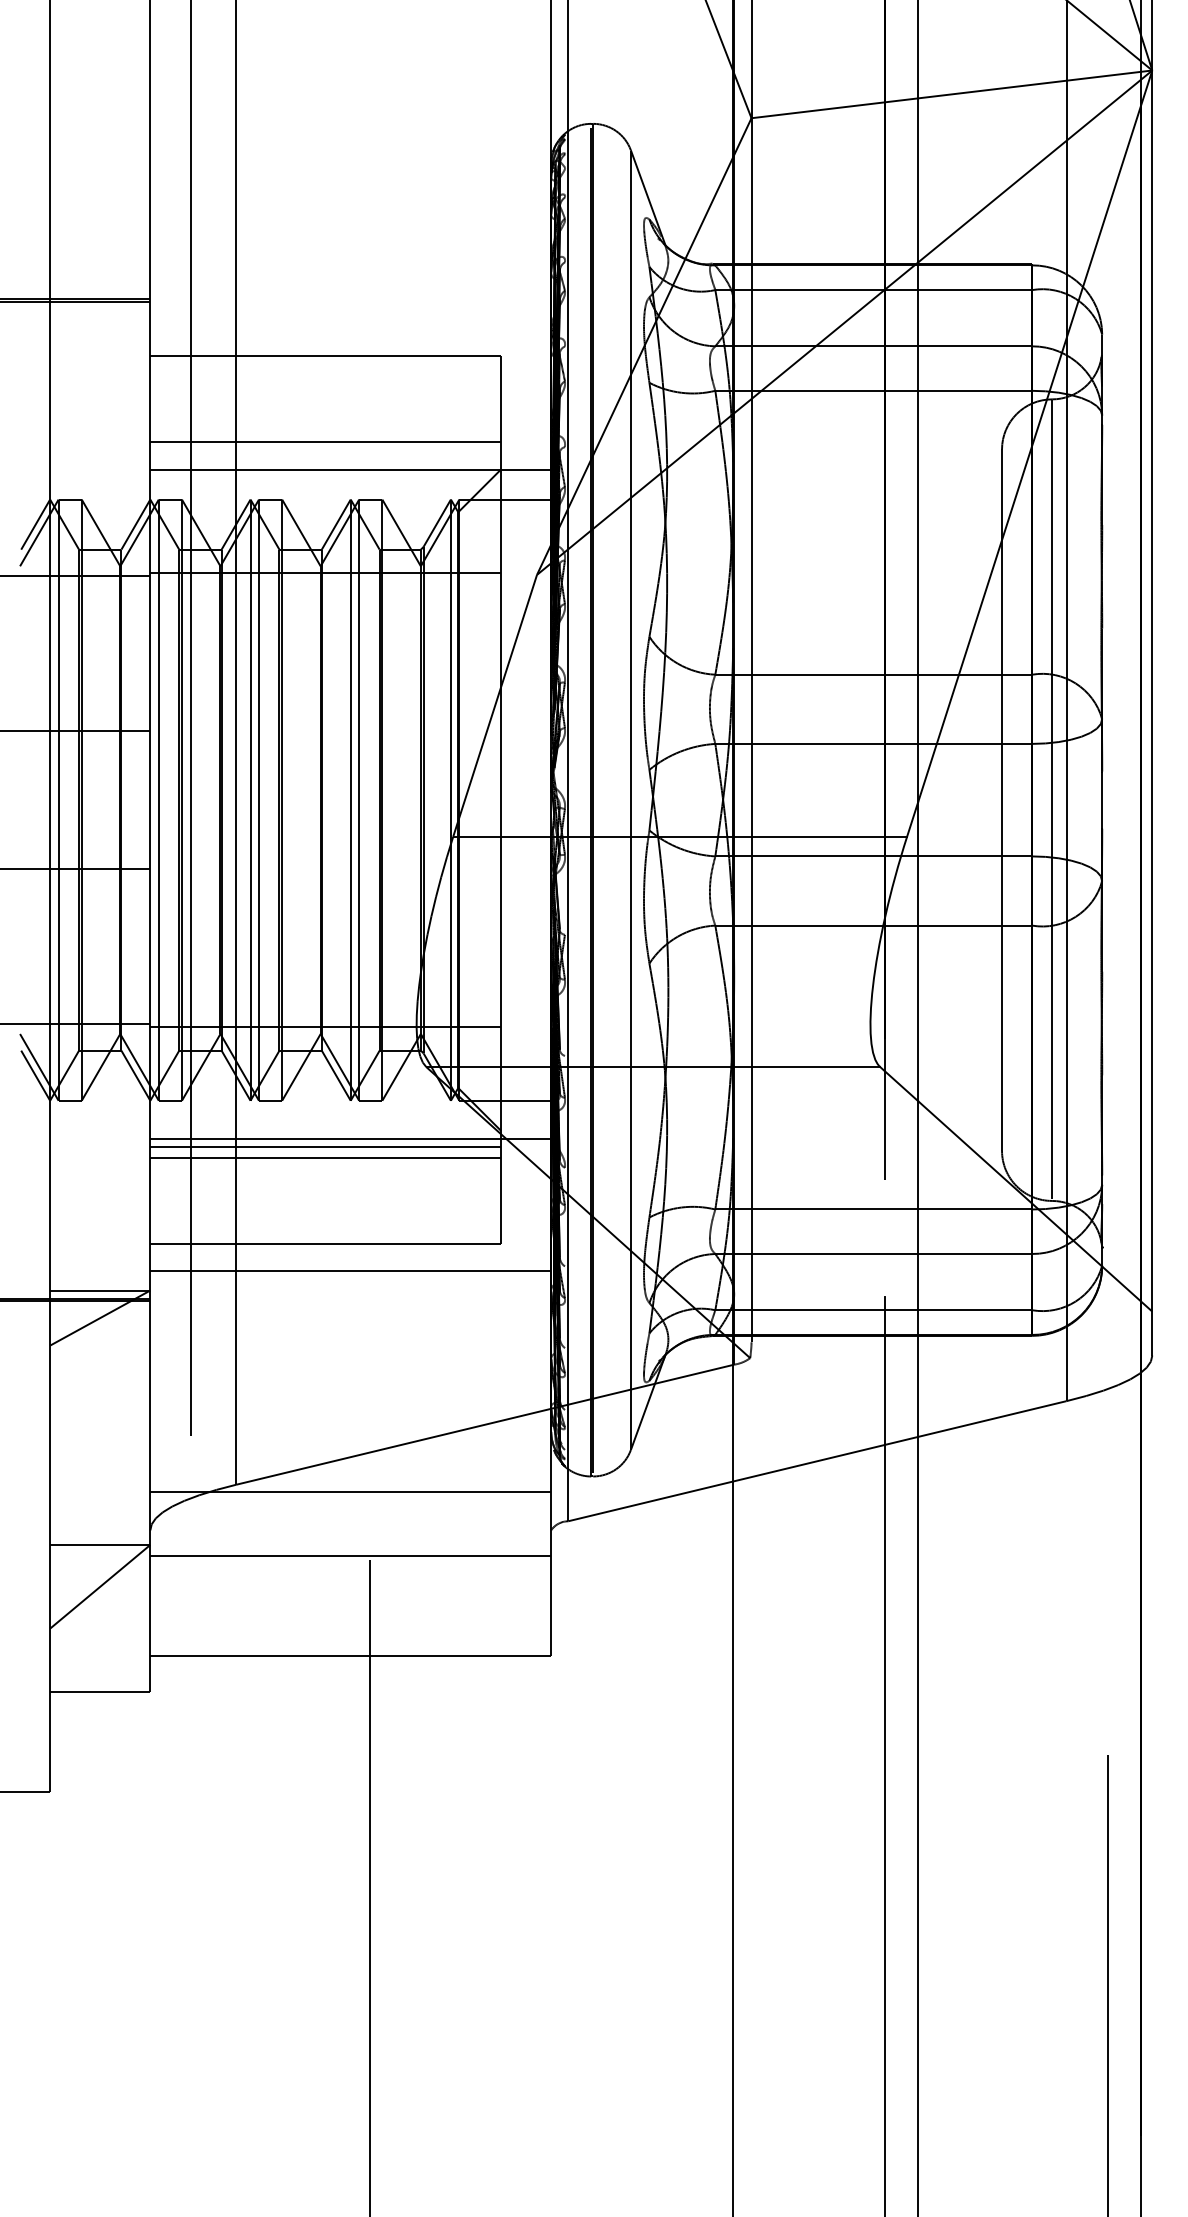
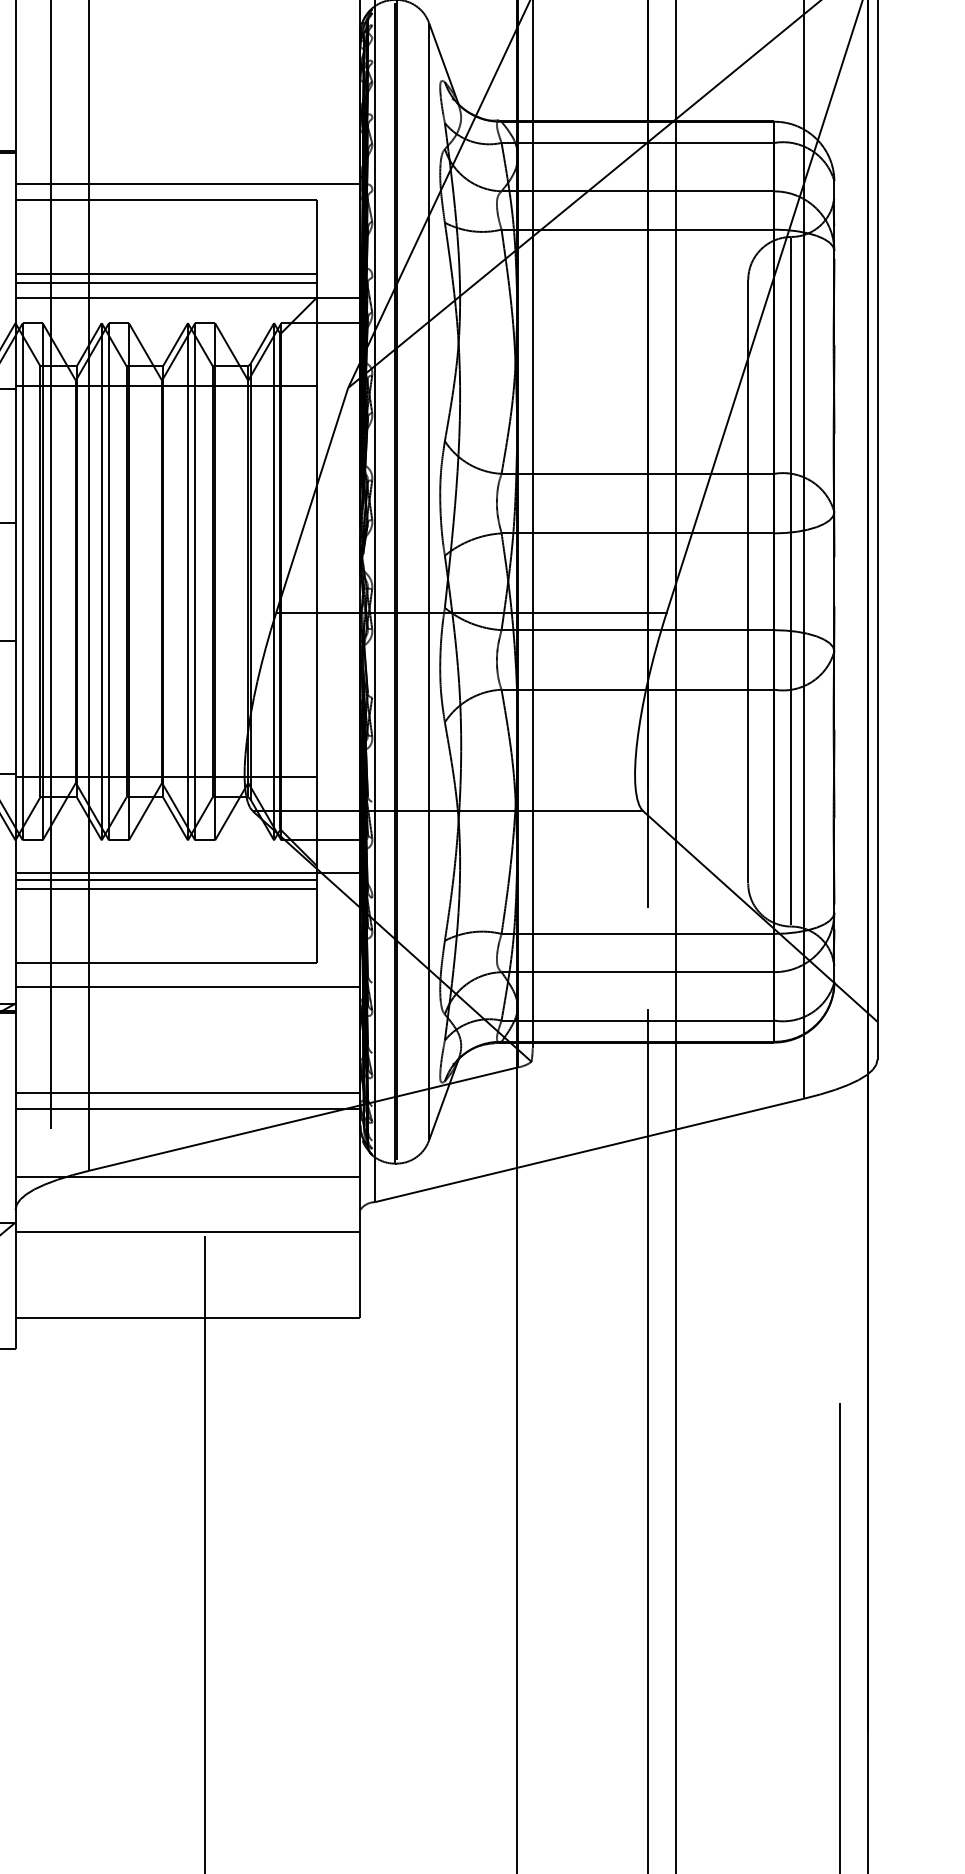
line: (350, 337) -> (187, 183), added
line: (325, 452) -> (166, 282), added
line: (350, 1394) -> (187, 1093), added
line: (350, 1413) -> (187, 1109), added

